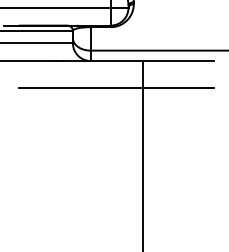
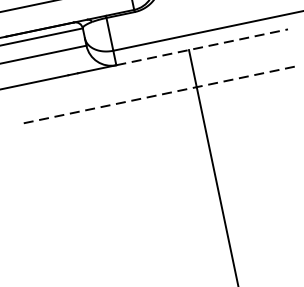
line: (152, 60) -> (202, 46), solid -> dashed
line: (116, 87) -> (160, 94), solid -> dashed

